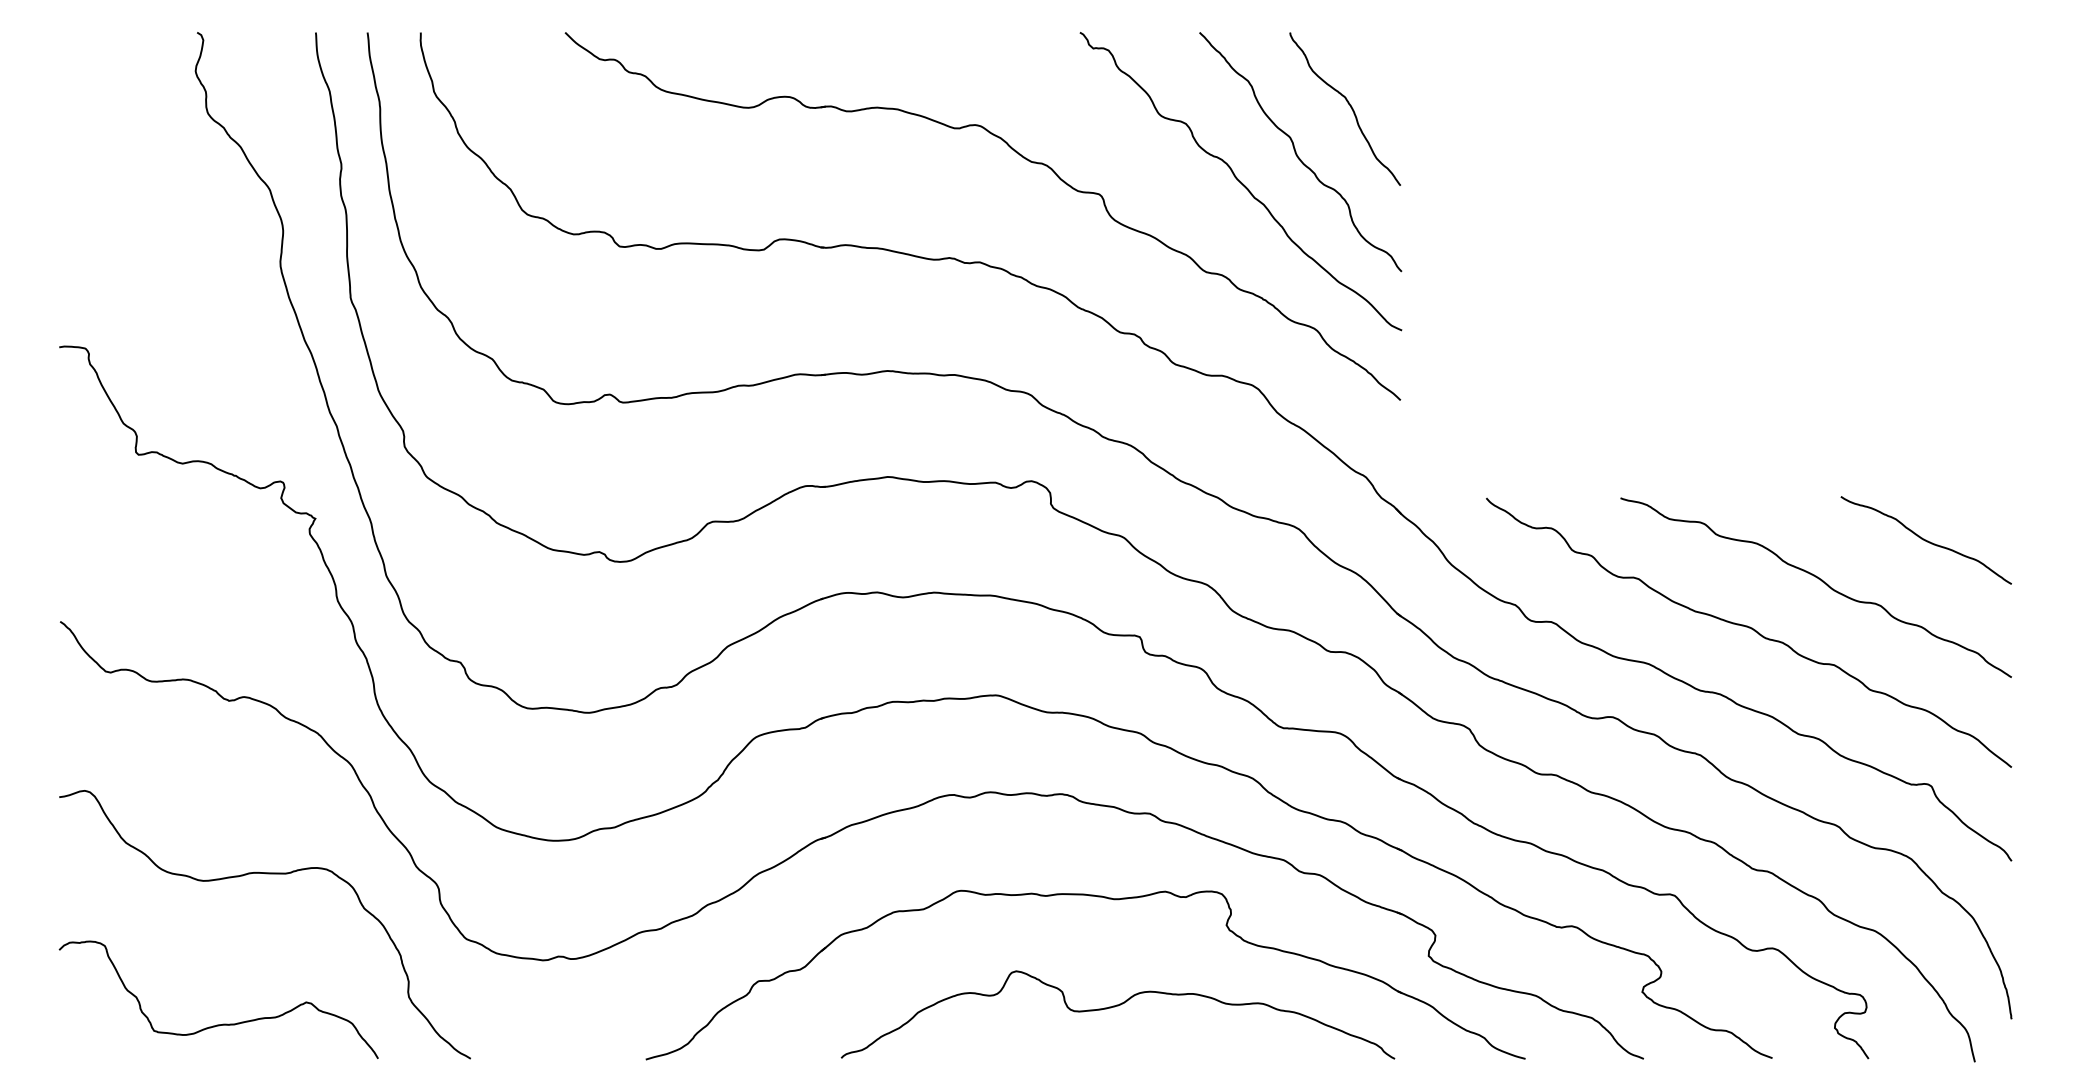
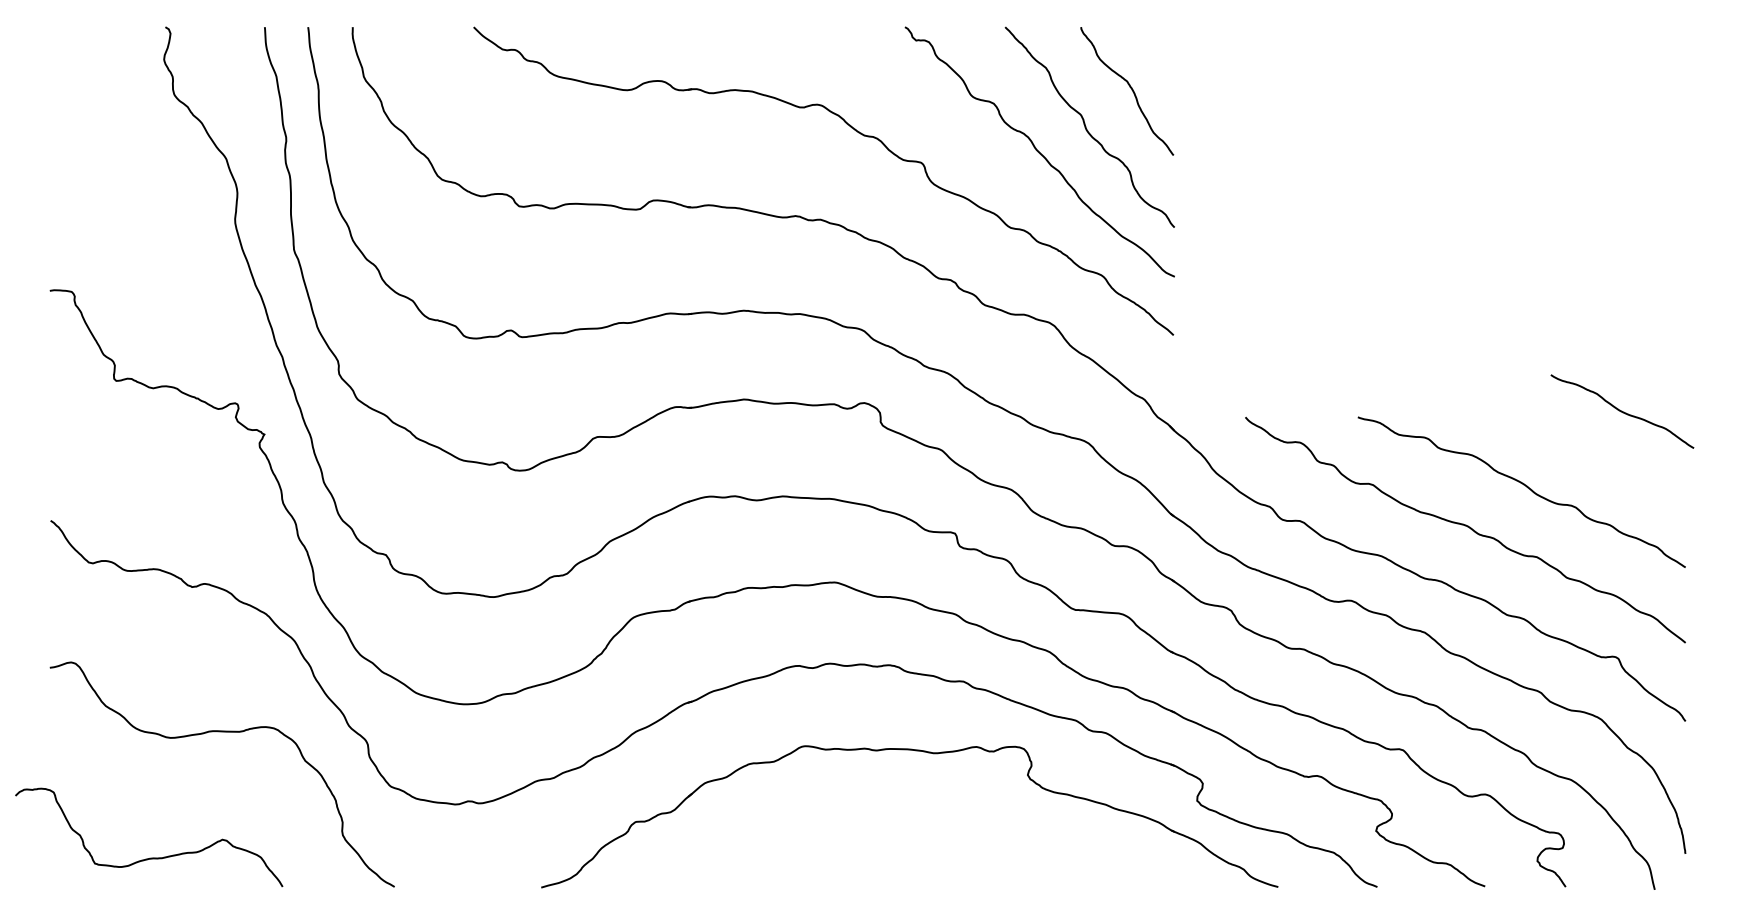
curve: (1925, 540) -> (1621, 411), moved
curve: (1114, 1007) -> (933, 843), removed
curve: (223, 1023) -> (153, 857), moved

